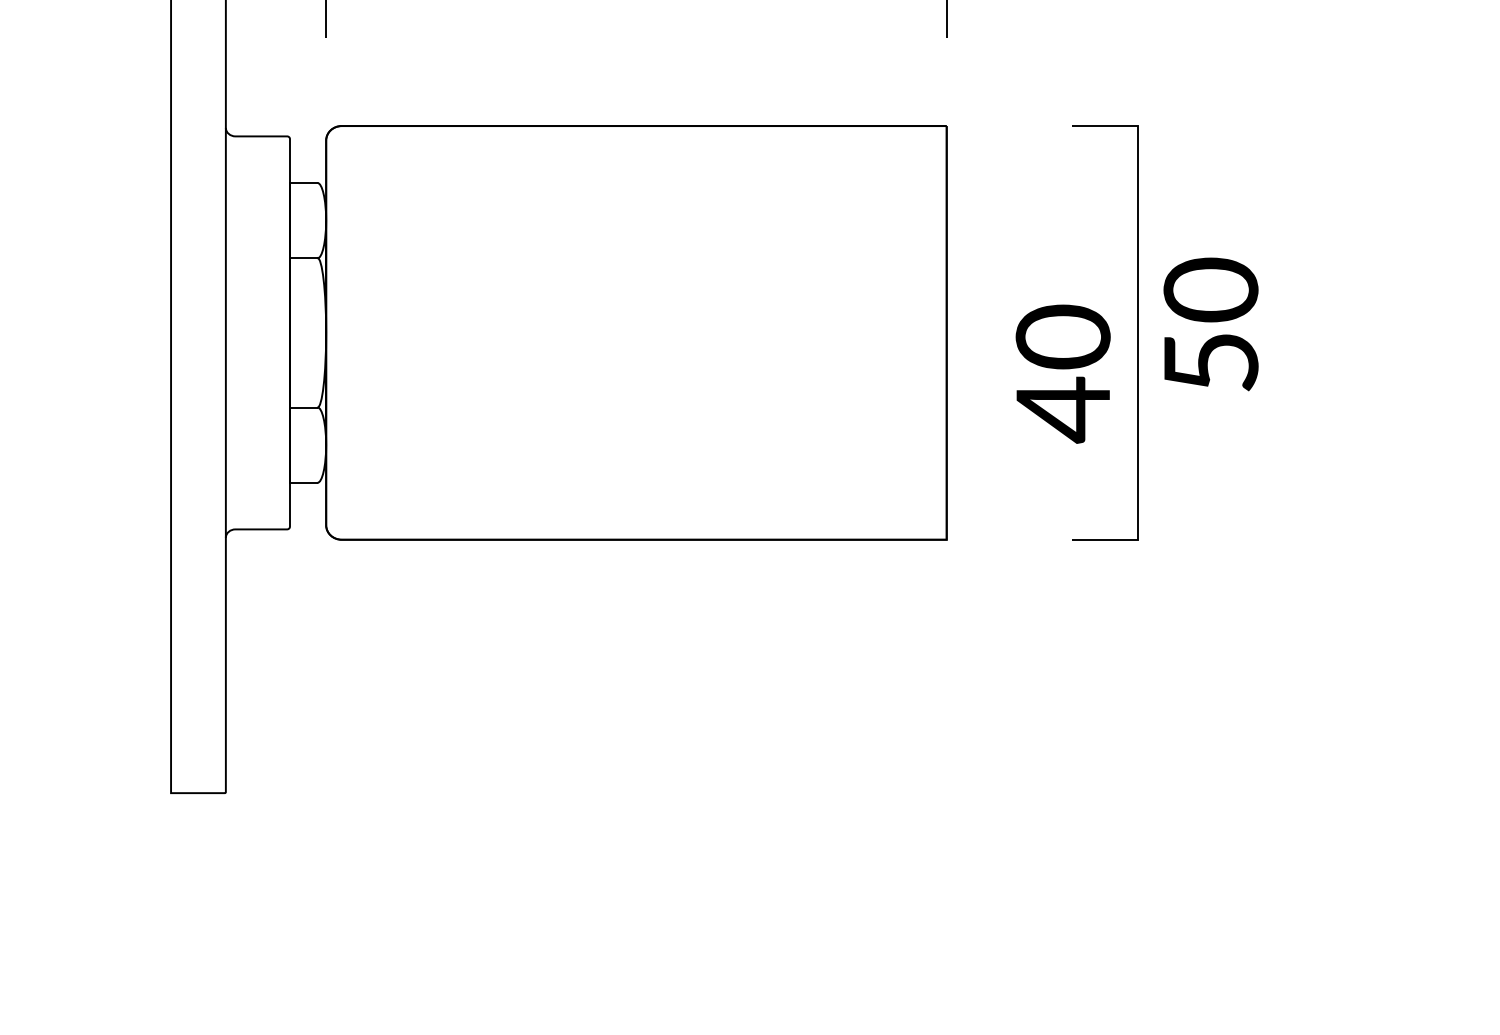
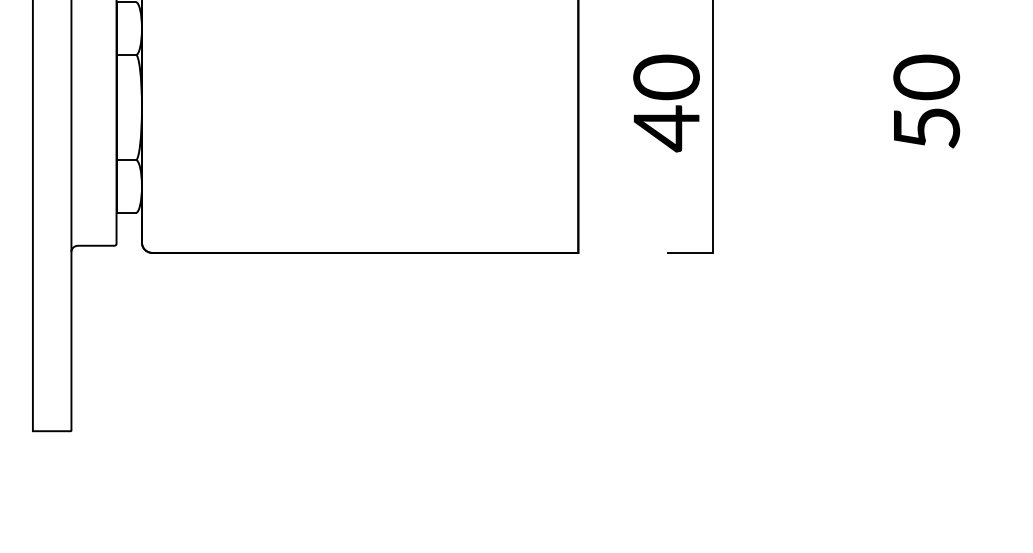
text: (1210, 324) -> (926, 101), moved
text: (1062, 373) -> (666, 103), moved

